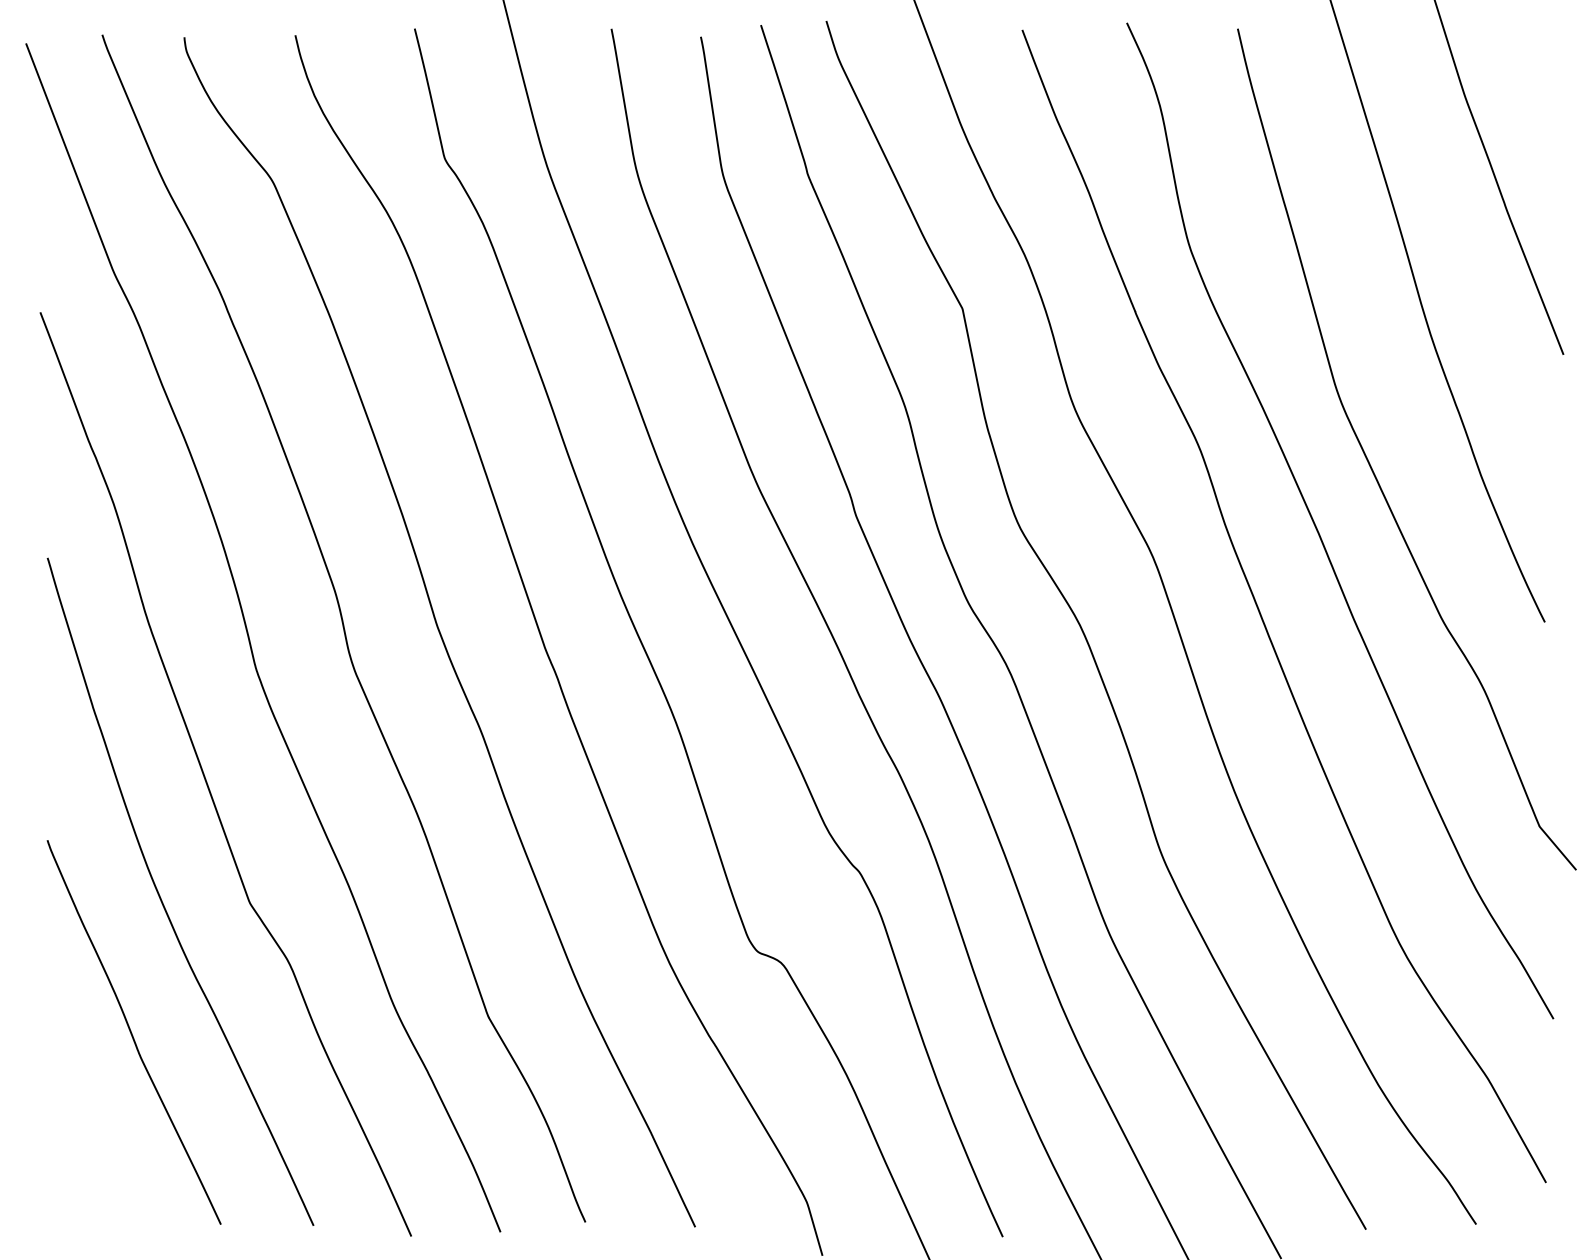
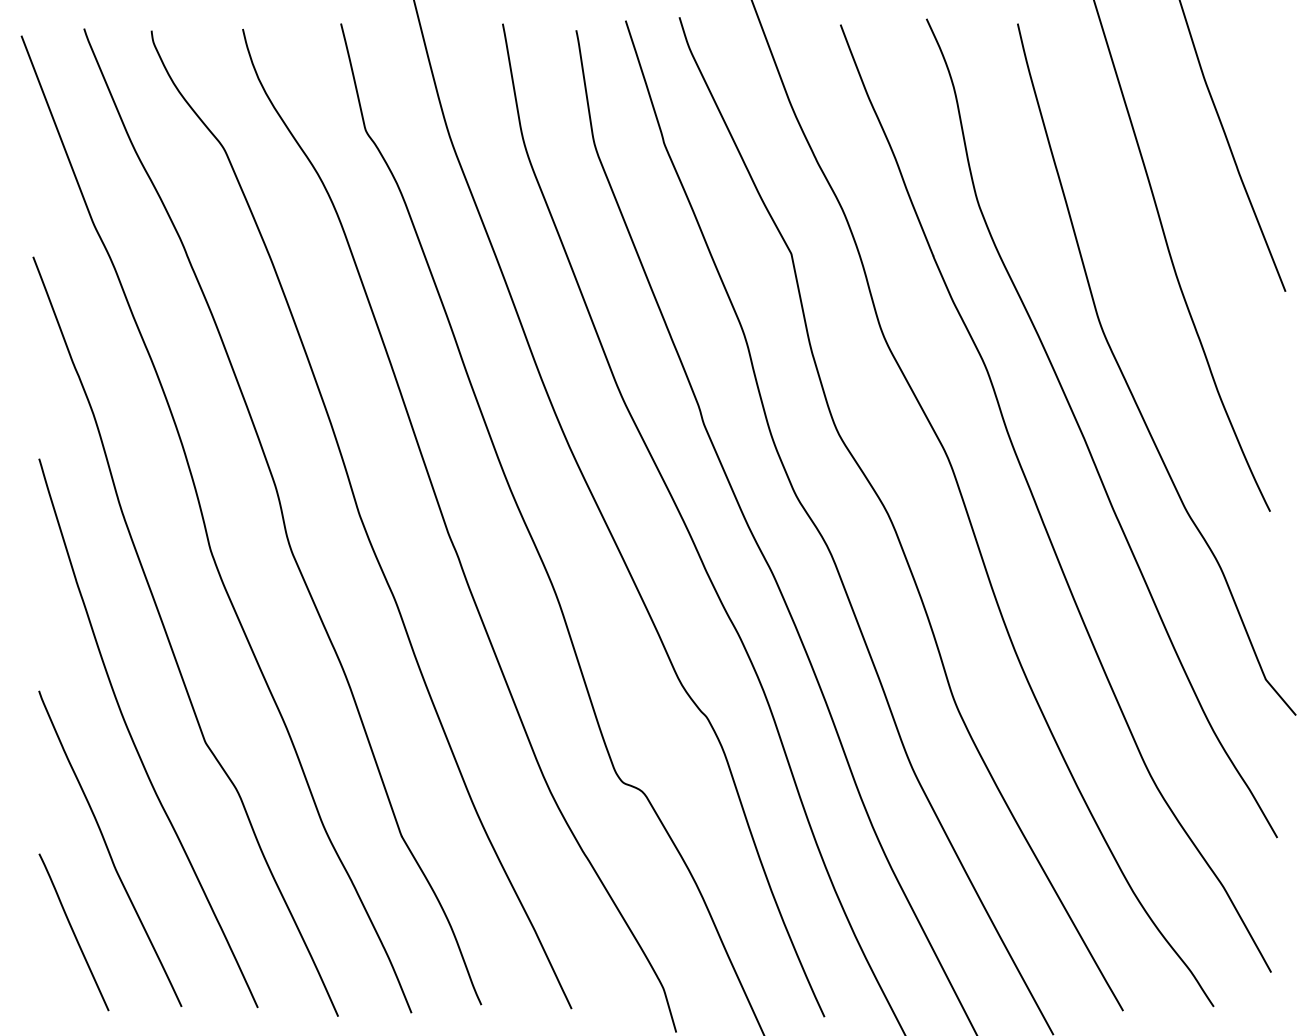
line: (89, 1133) -> (73, 931), added

